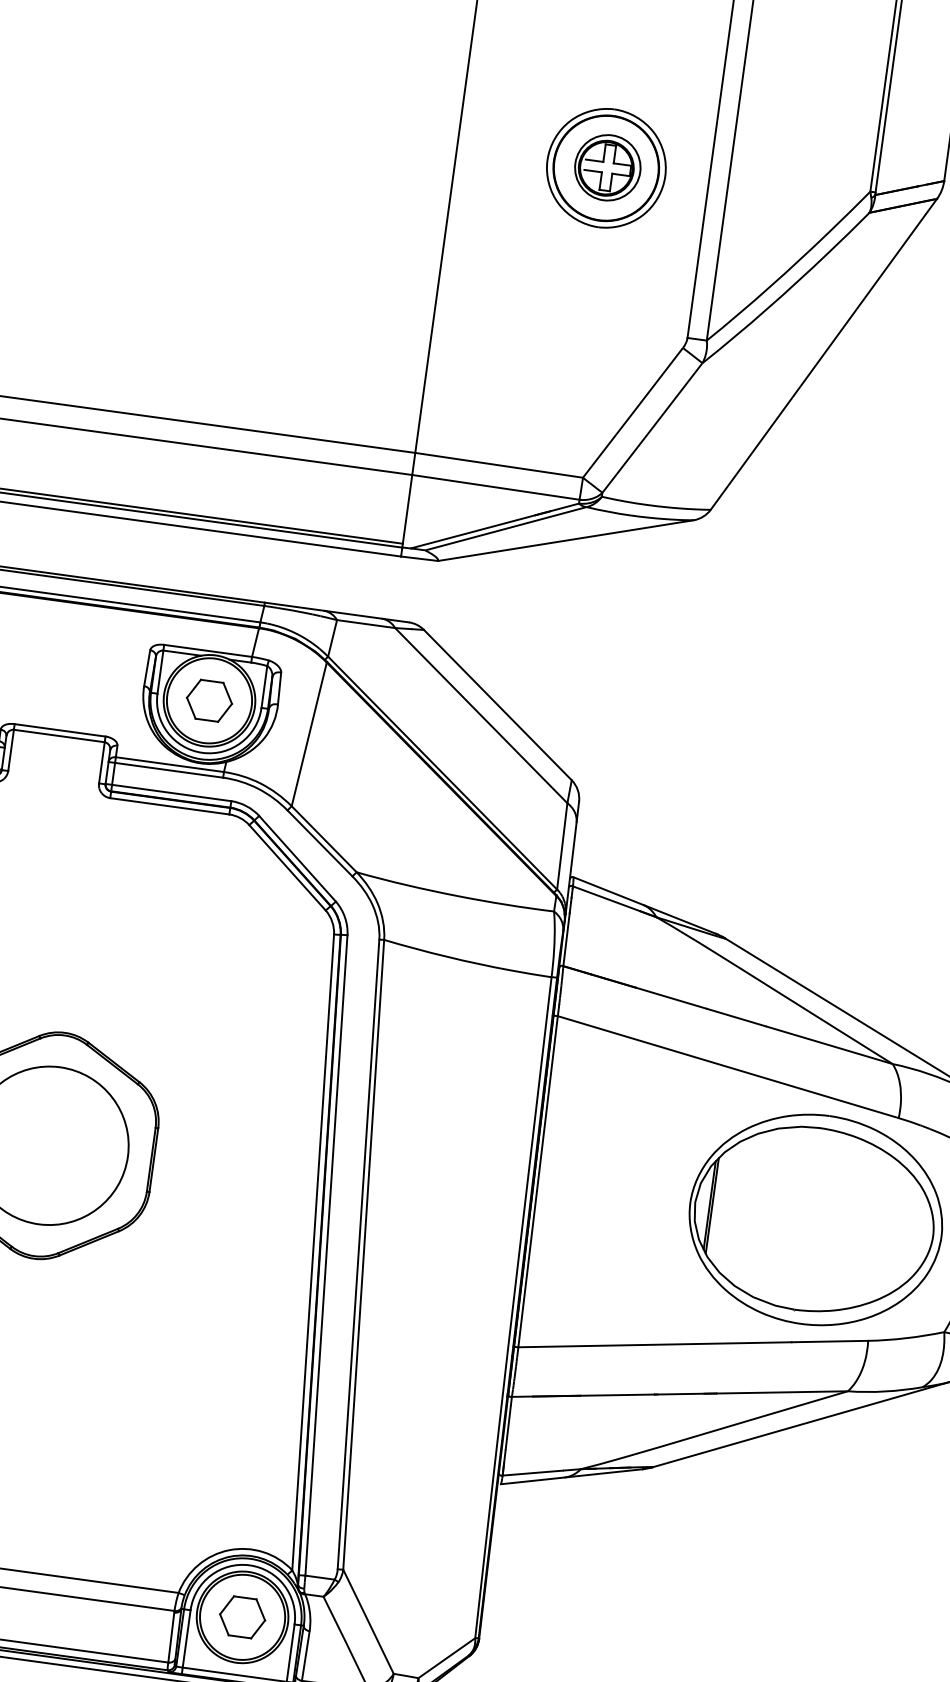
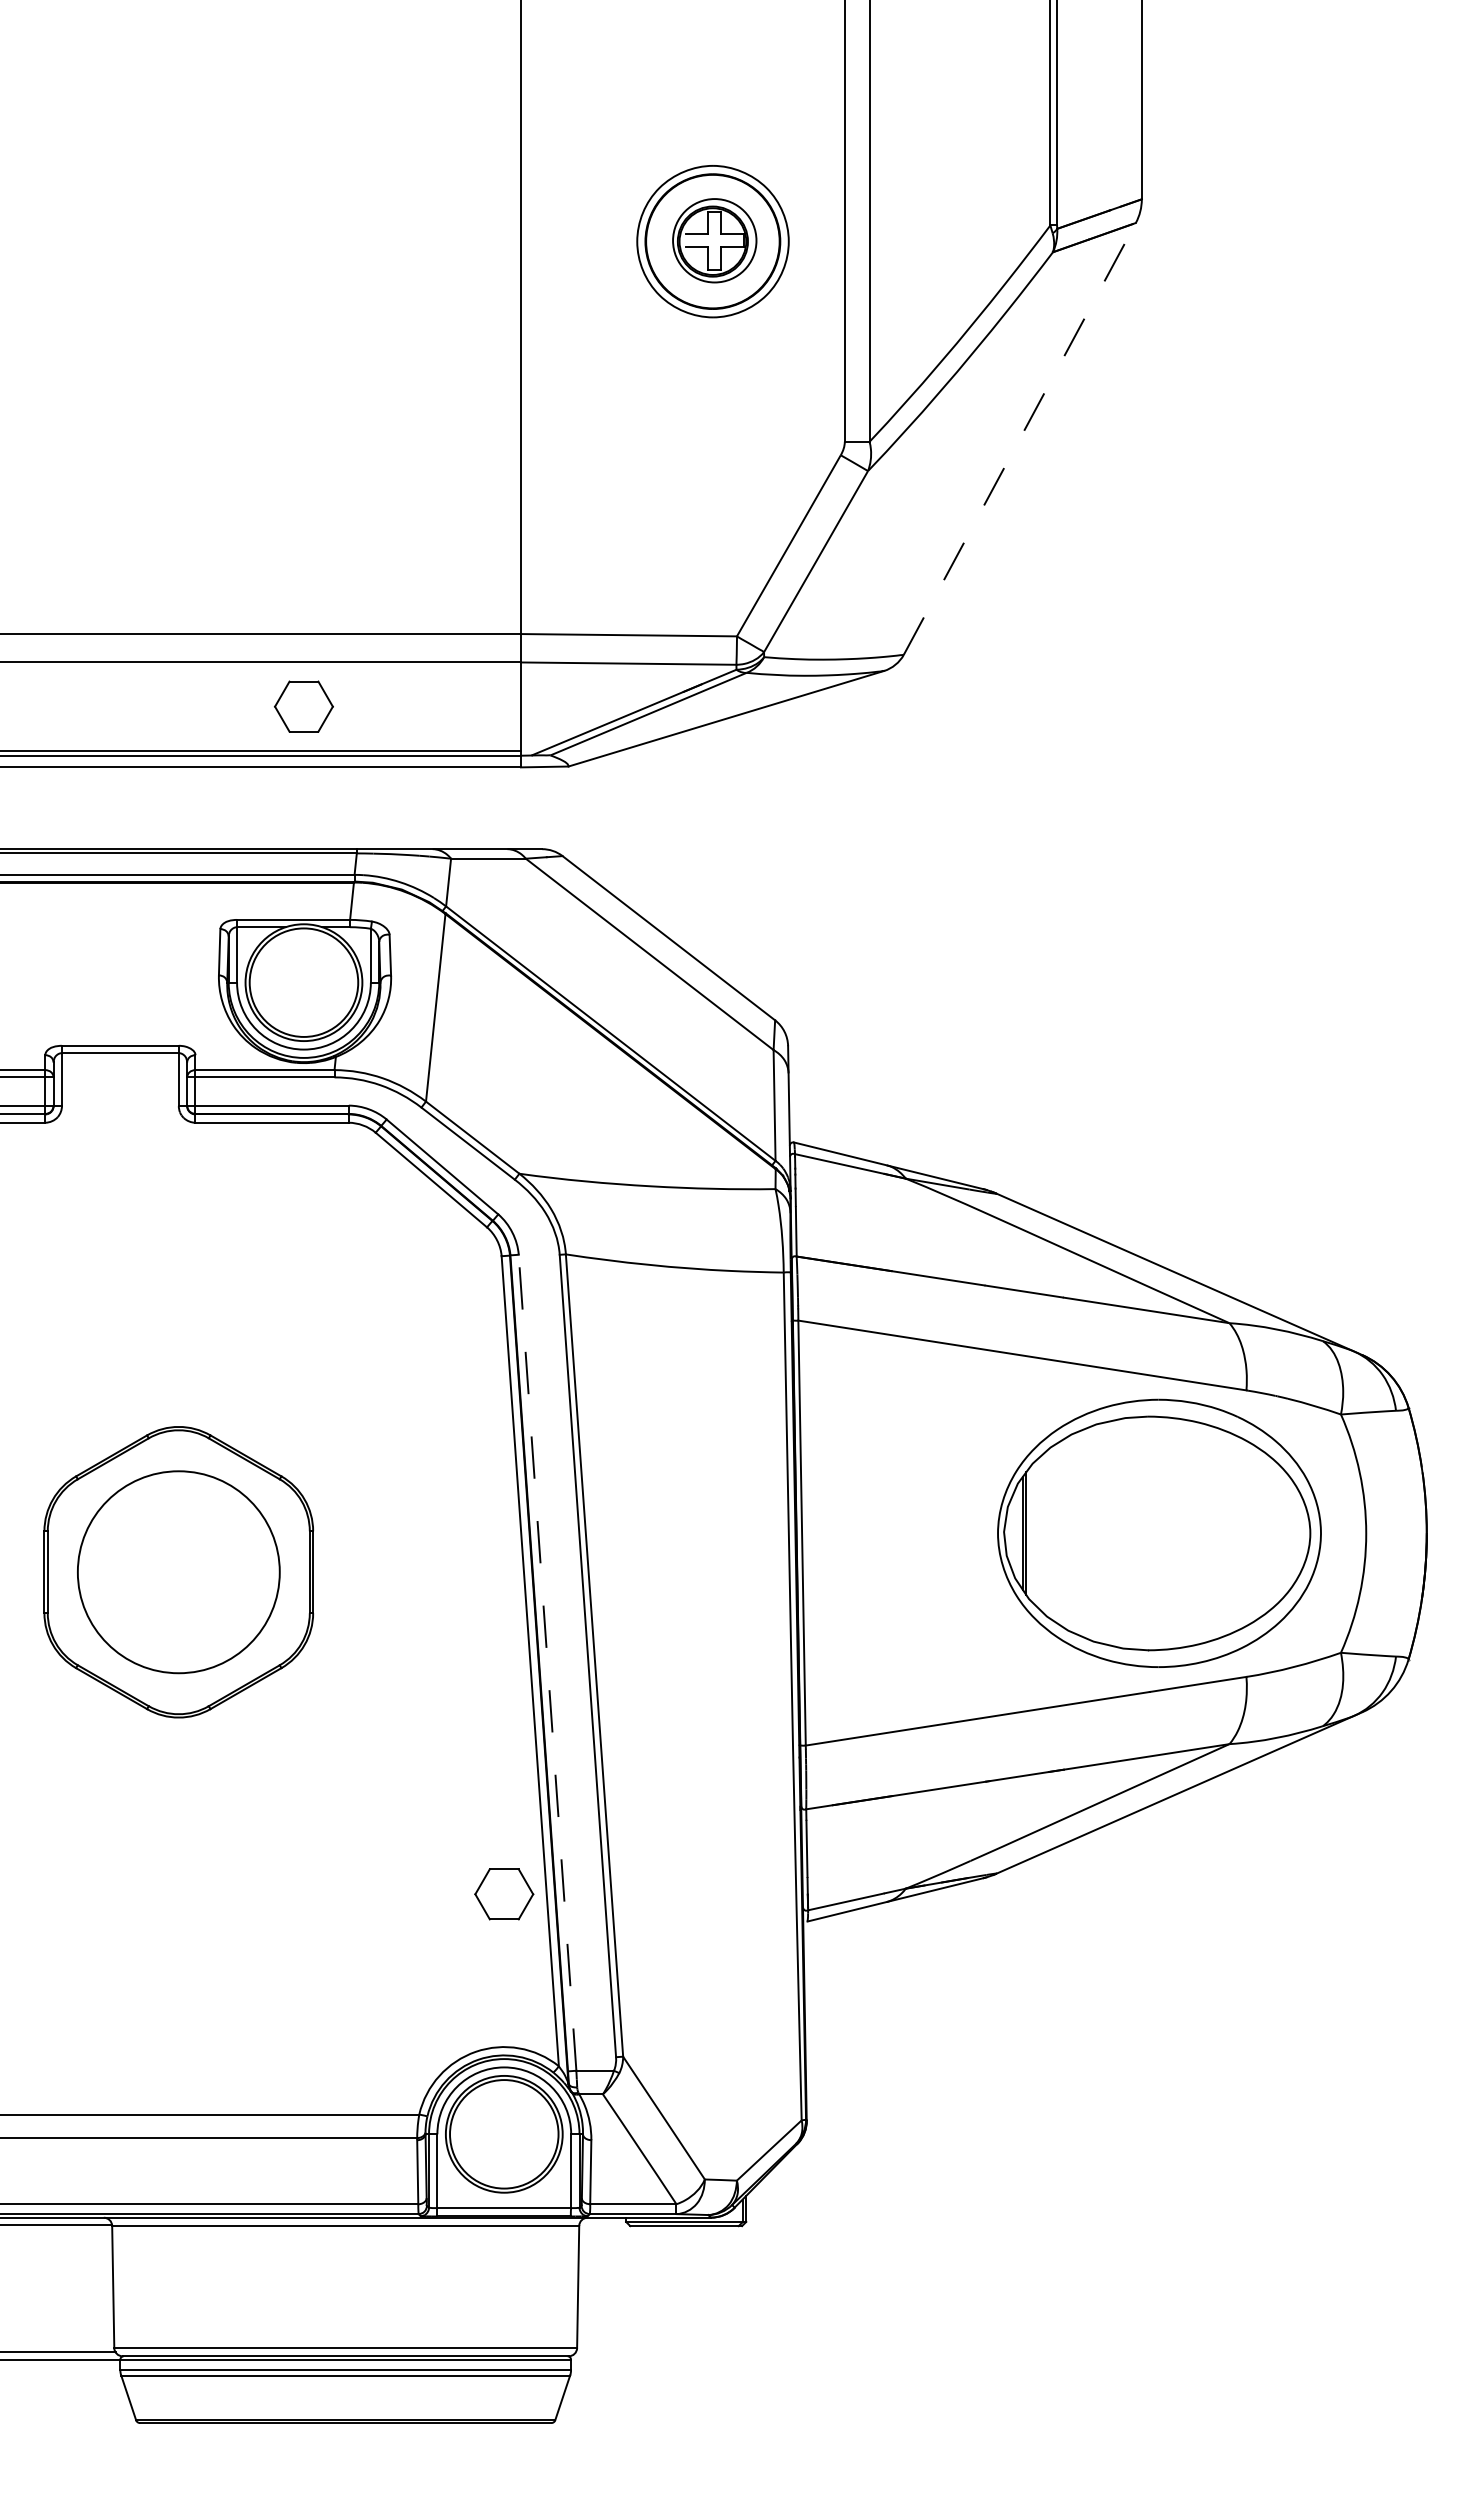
line: (824, 354) -> (1020, 438), solid -> dashed
part: (209, 700) -> (303, 706), moved
line: (326, 1255) -> (547, 1662), solid -> dashed
part: (242, 1617) -> (504, 1894), moved

